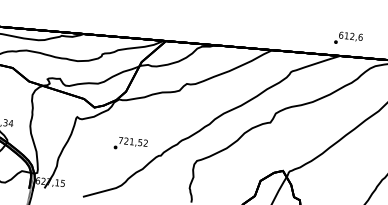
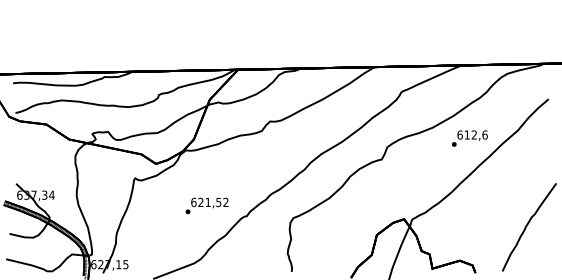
text: (348, 38) -> (469, 138), moved
text: (120, 139) -> (193, 201), 721,52 -> 621,52

